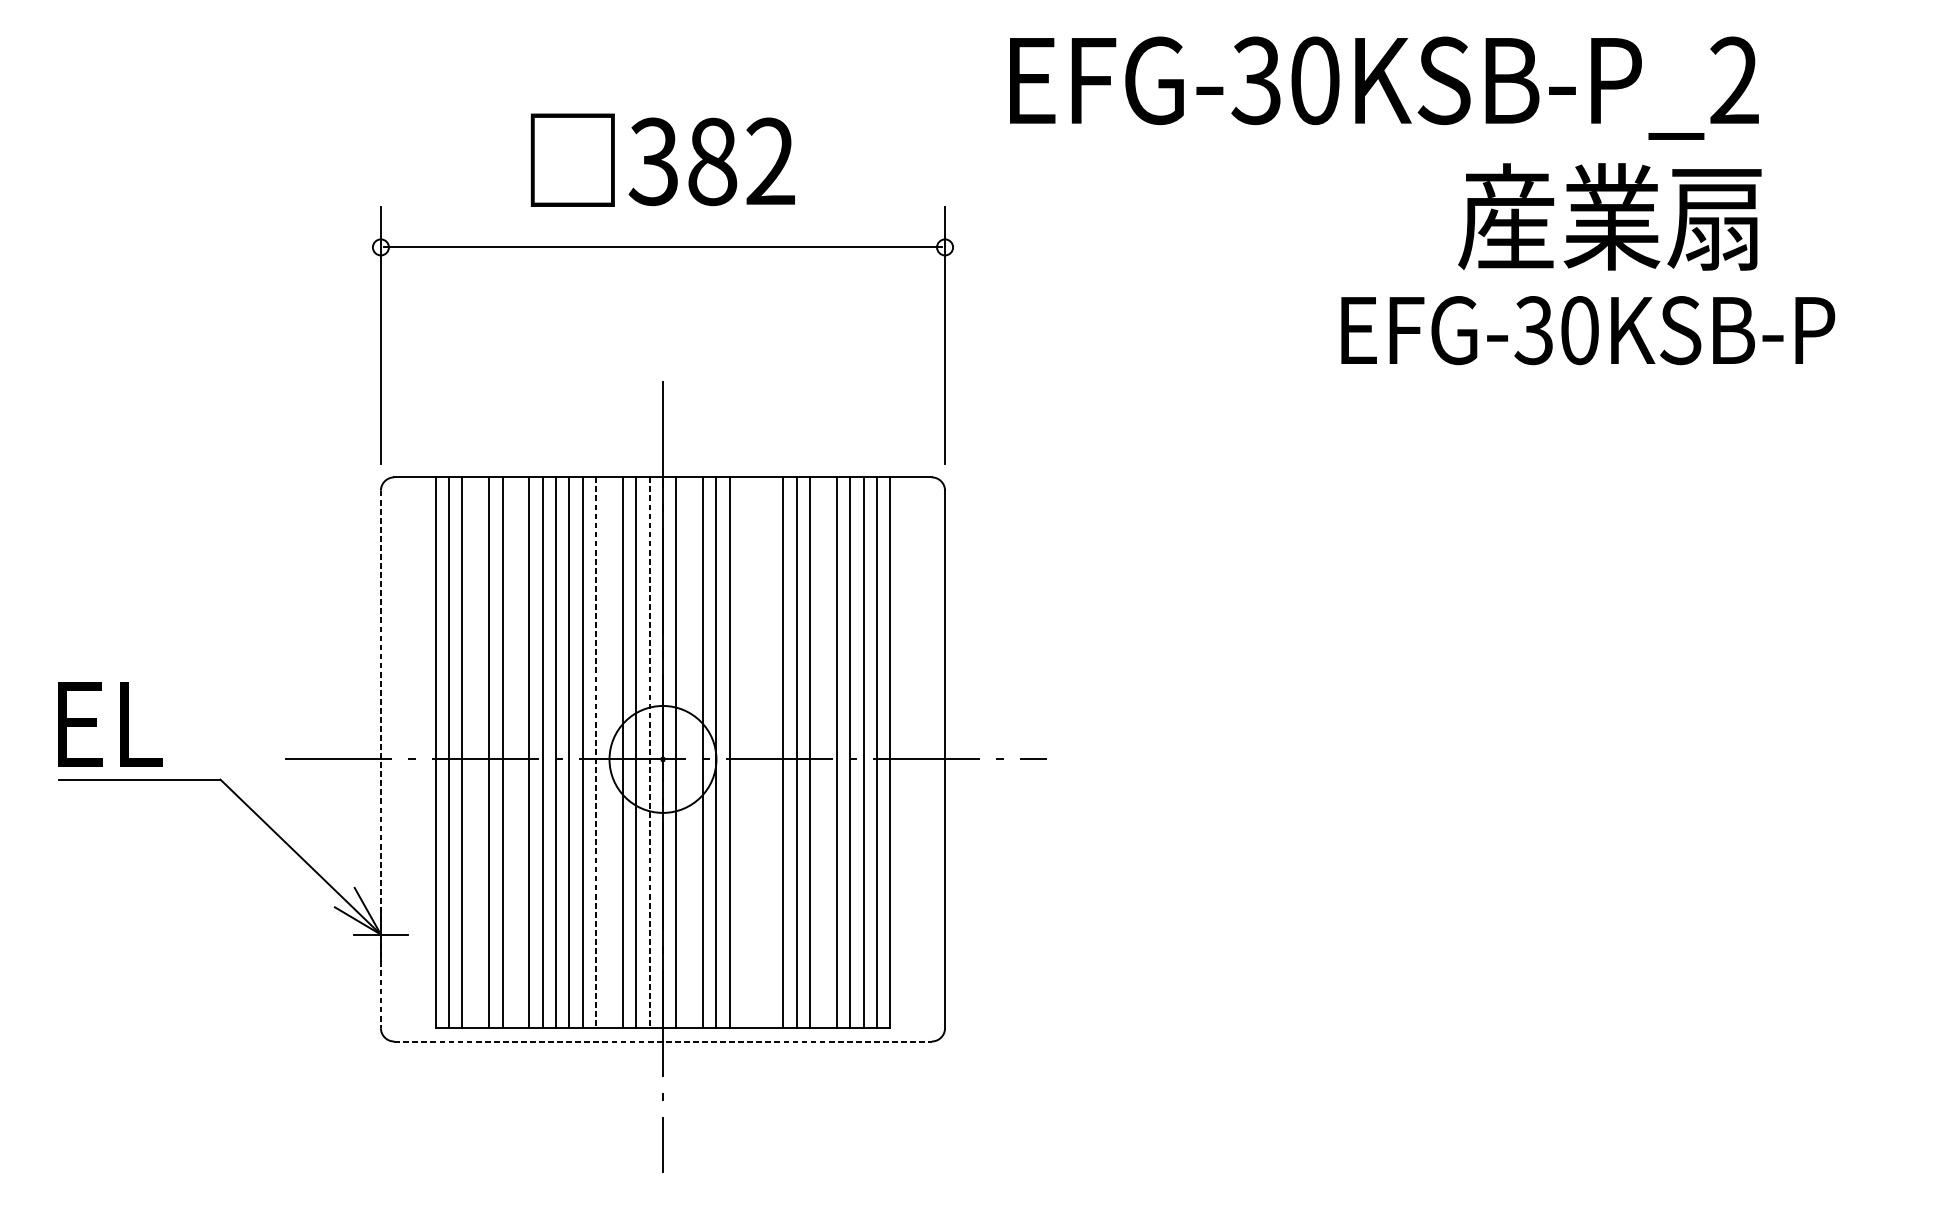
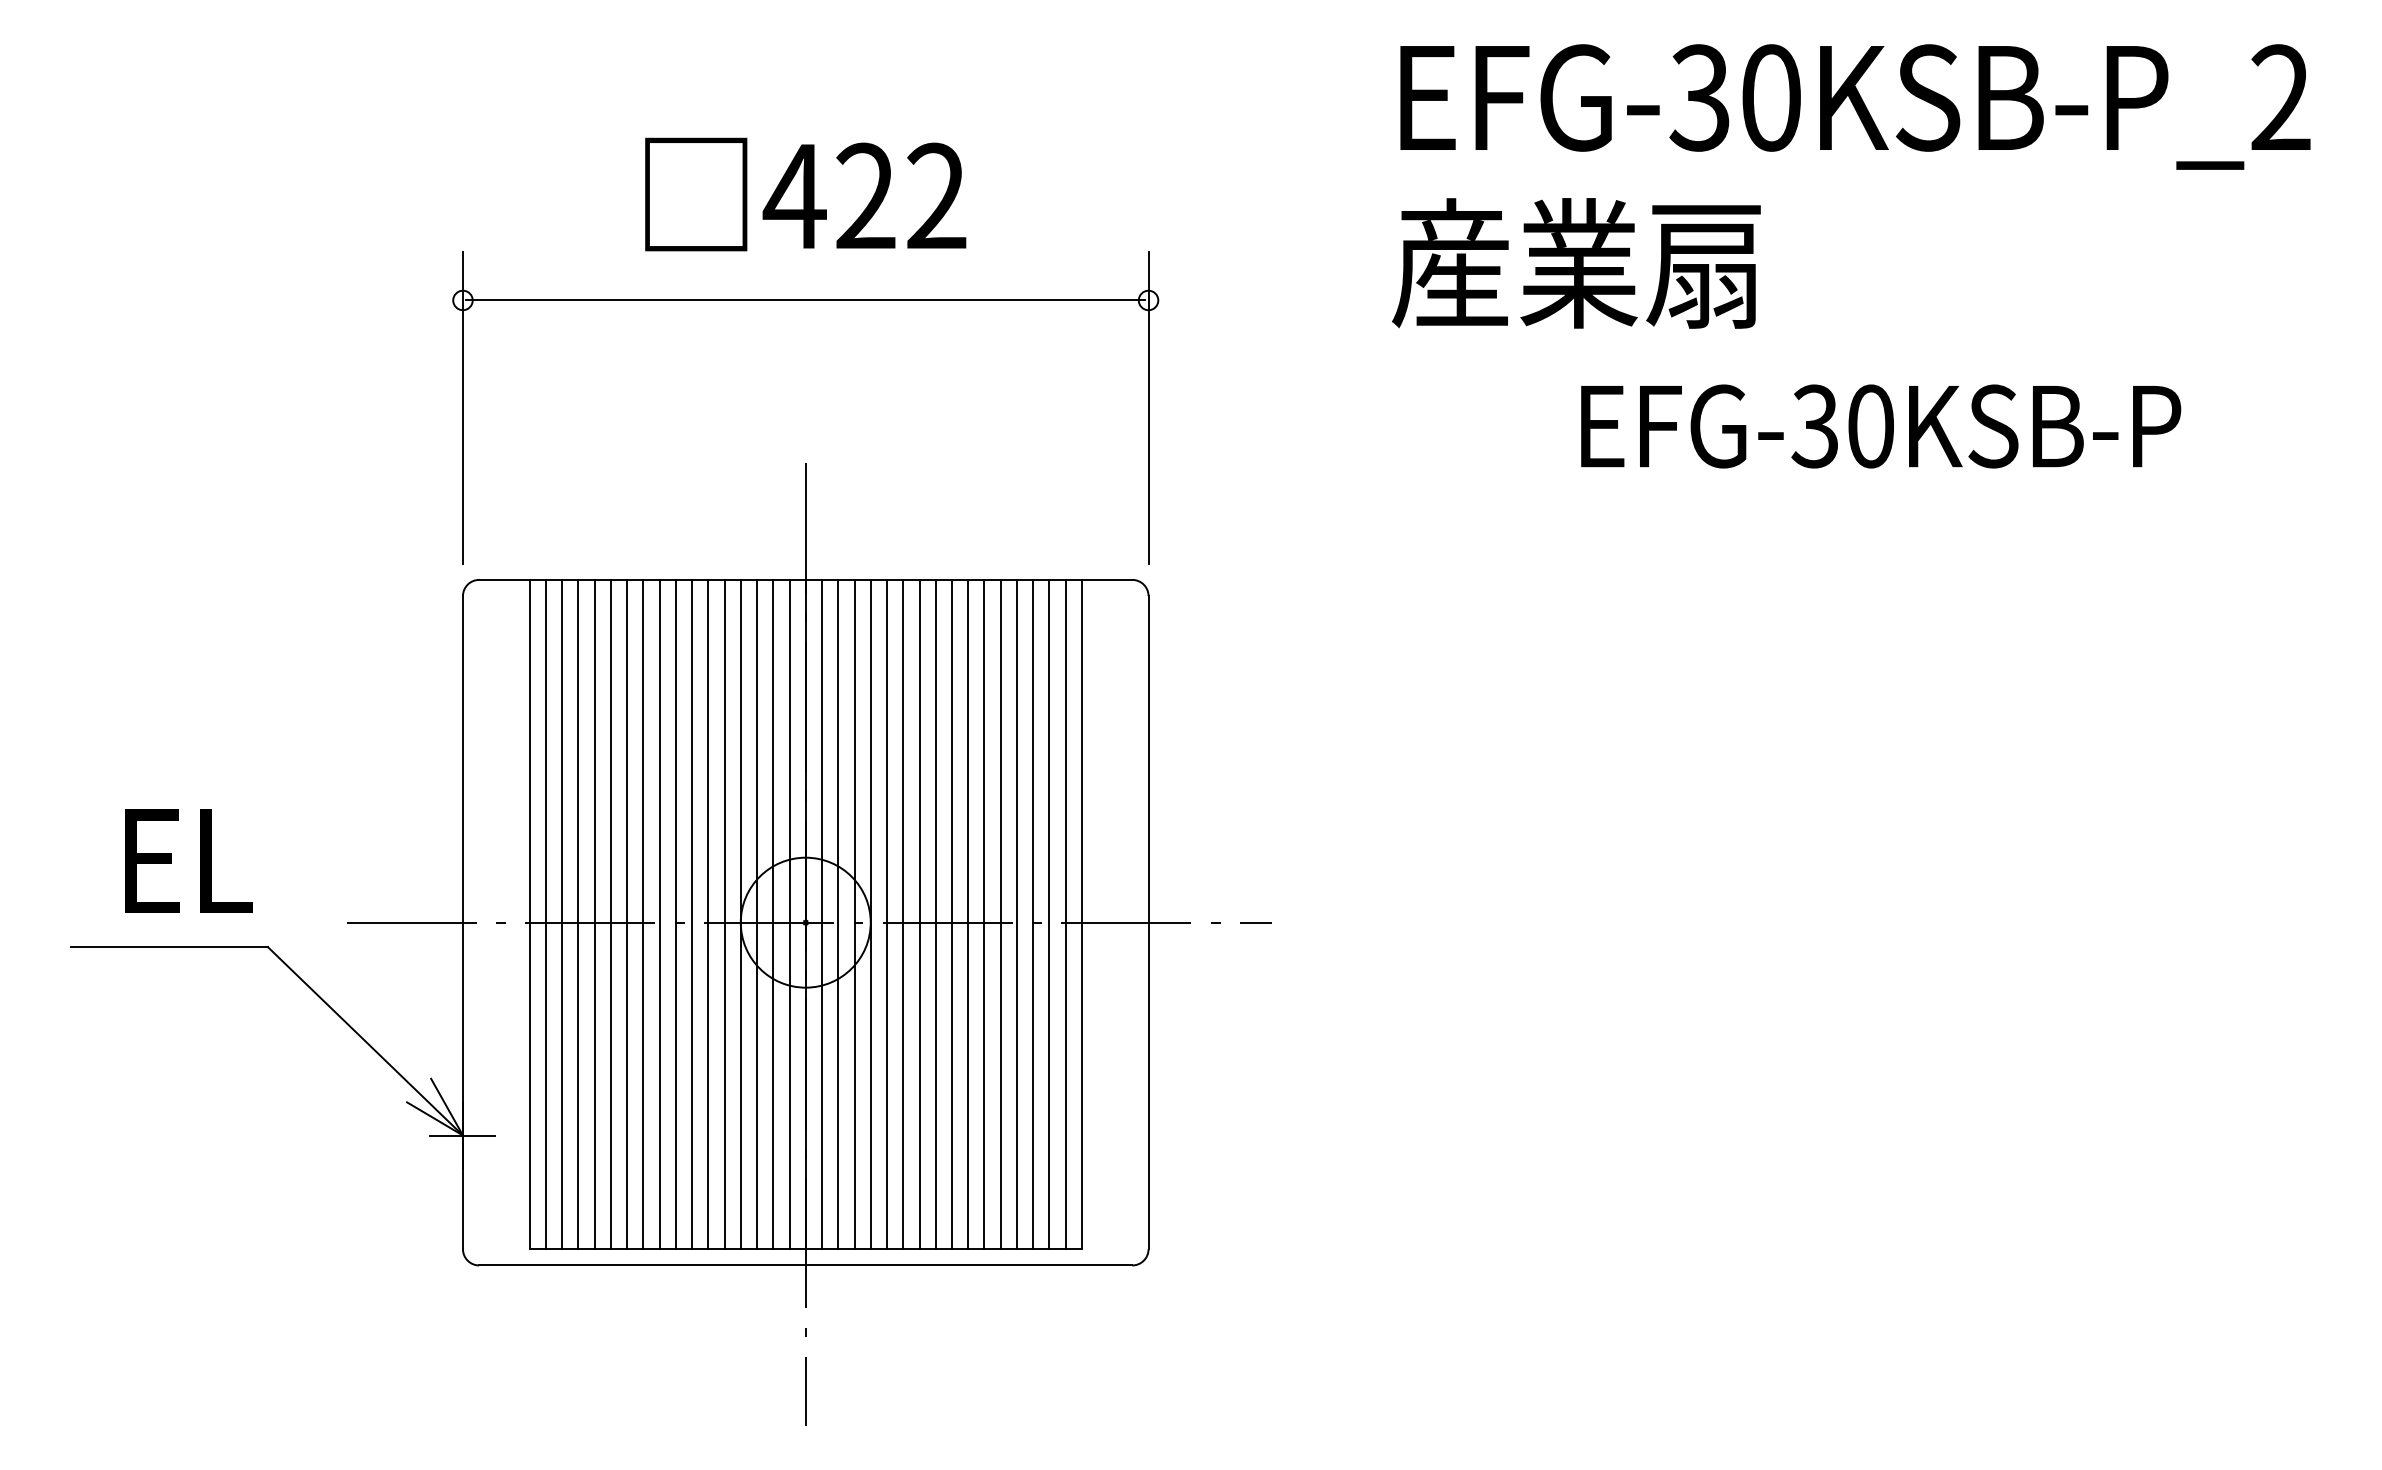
text: (1384, 87) -> (1855, 106), moved
text: (681, 161) -> (828, 196), 382 -> 422
text: (1609, 217) -> (1576, 263), moved
text: (1588, 330) -> (1881, 426), moved
text: (109, 723) -> (188, 860), moved
line: (475, 752) -> (578, 914), added
line: (516, 752) -> (627, 914), added
line: (596, 752) -> (724, 914), dashed -> solid
line: (609, 752) -> (740, 914), added
line: (649, 752) -> (789, 914), dashed -> solid
line: (689, 752) -> (838, 914), added
line: (743, 752) -> (903, 914), added
line: (756, 752) -> (919, 914), added
line: (769, 752) -> (935, 914), added
line: (823, 752) -> (1000, 914), added
line: (380, 759) -> (462, 922), dashed -> solid
line: (662, 1041) -> (805, 1265), dashed -> solid

